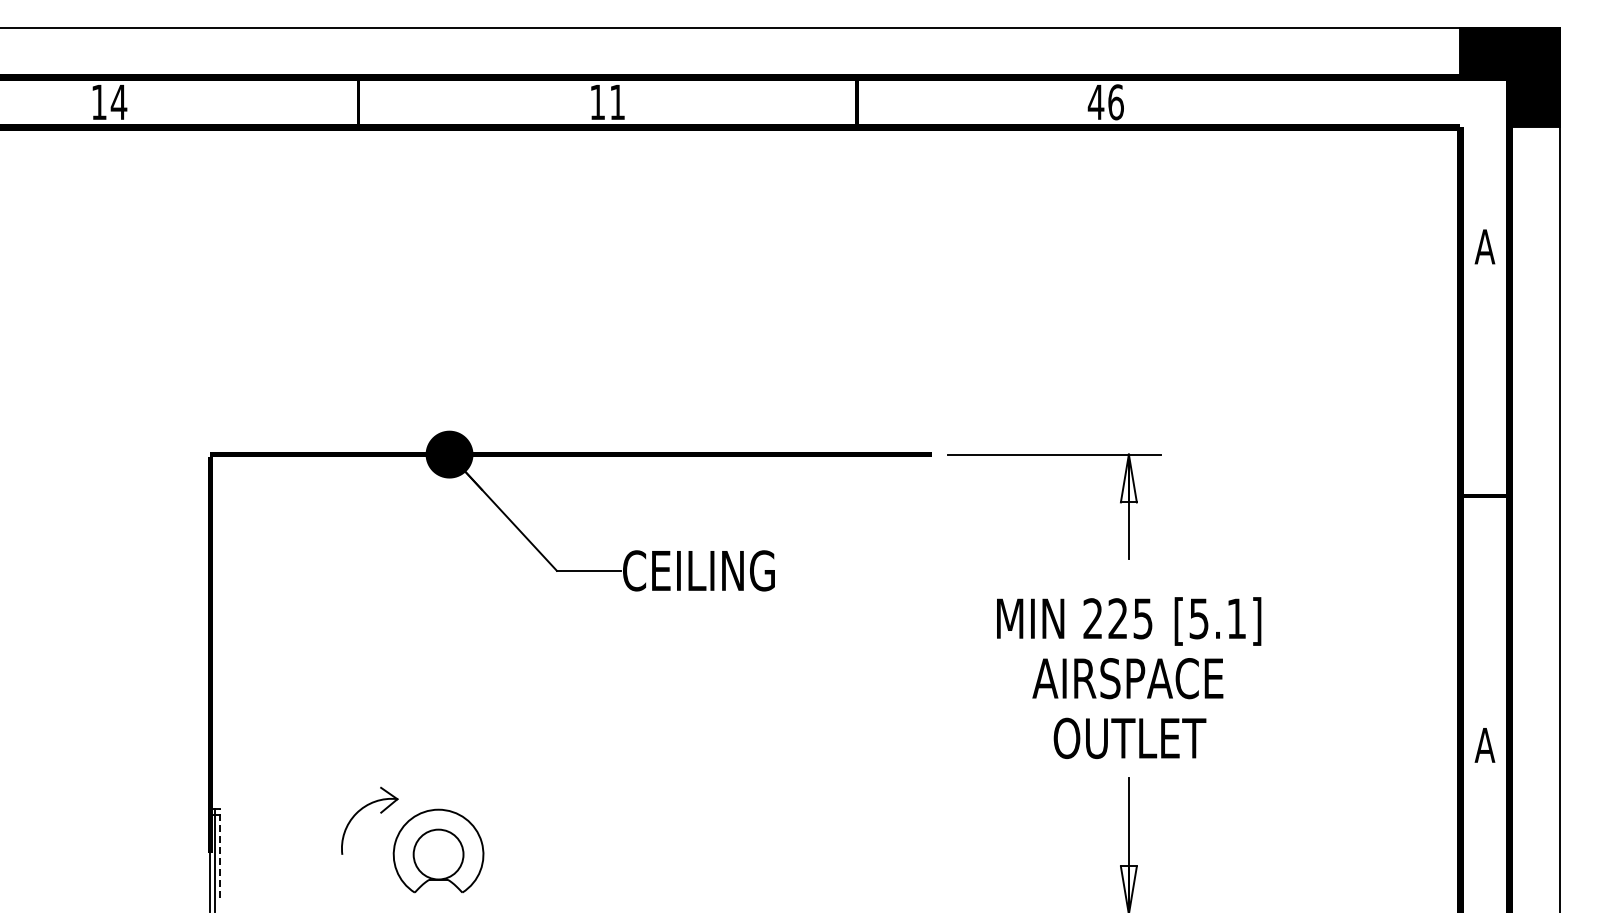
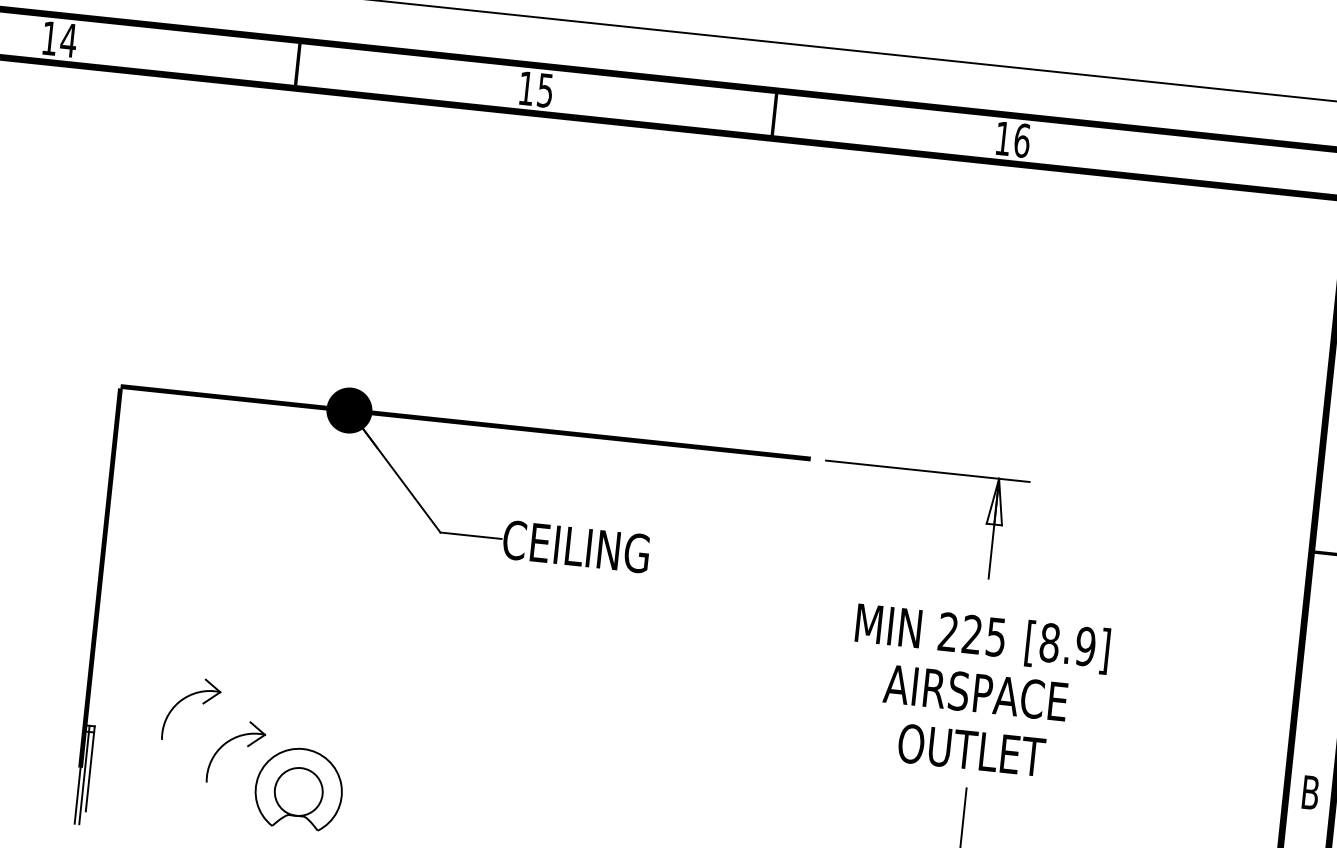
text: (1095, 101) -> (1002, 137), 46 -> 16
text: (617, 102) -> (545, 90), 11 -> 15
text: (1217, 618) -> (1067, 644), [5.1] -> [8.9]
text: (1484, 745) -> (1309, 792), A -> B
part: (310, 771) -> (184, 699), added
line: (220, 852) -> (90, 768), dashed -> solid

